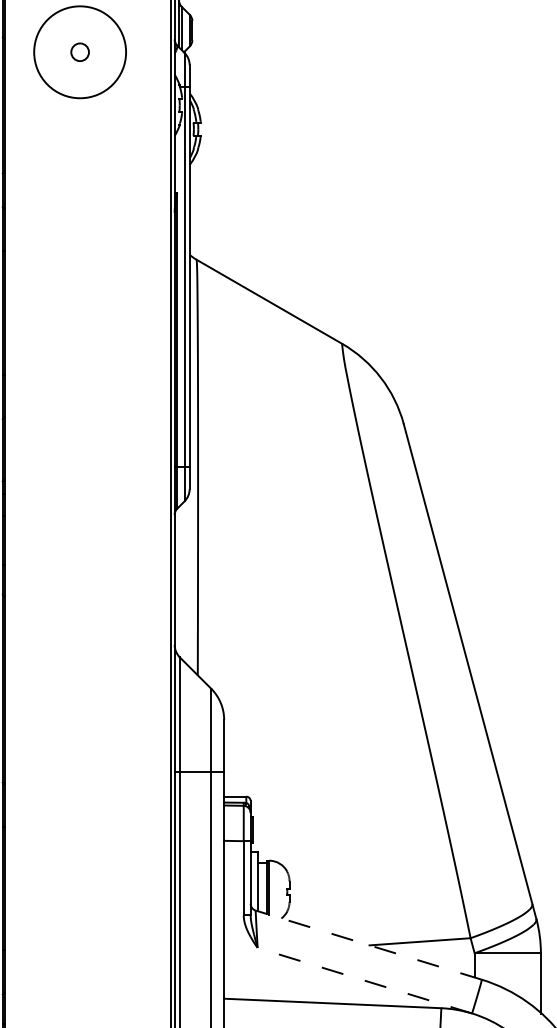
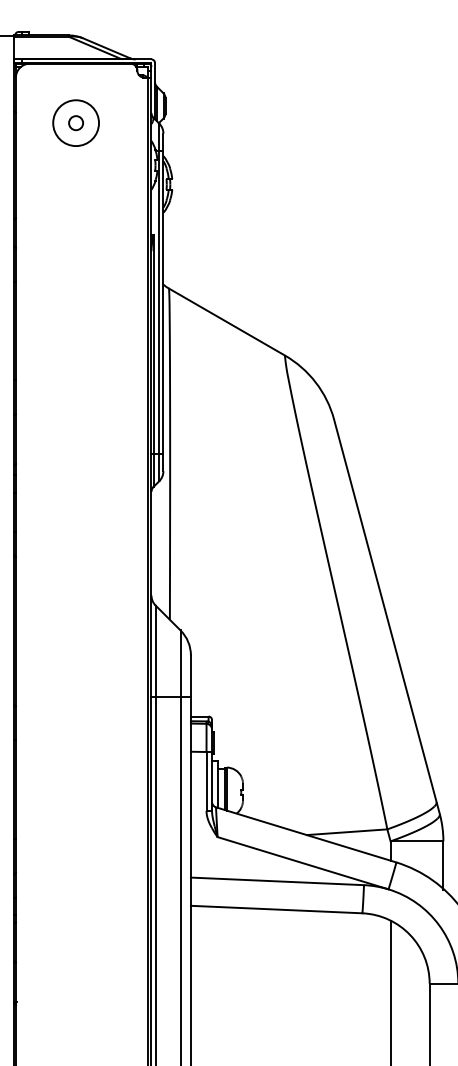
circle: (80, 52) -> (76, 123), size x0.62
line: (367, 944) -> (305, 834), dashed -> solid
line: (364, 981) -> (302, 863), dashed -> solid

